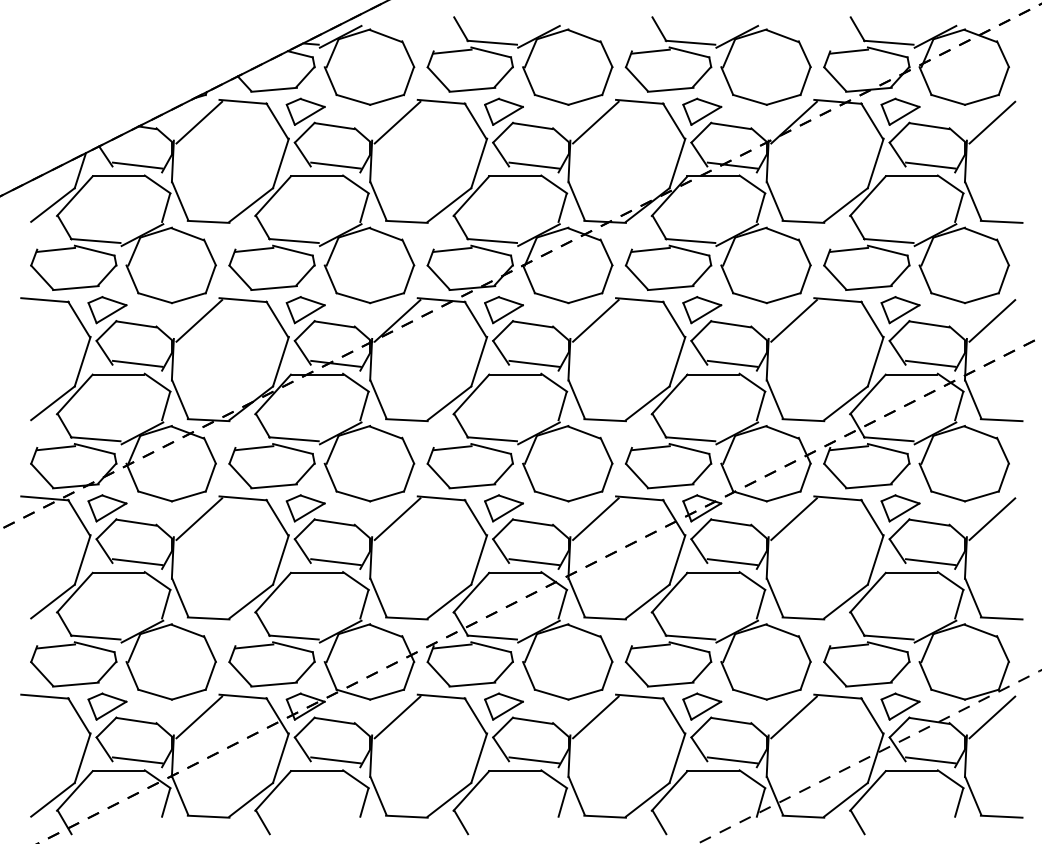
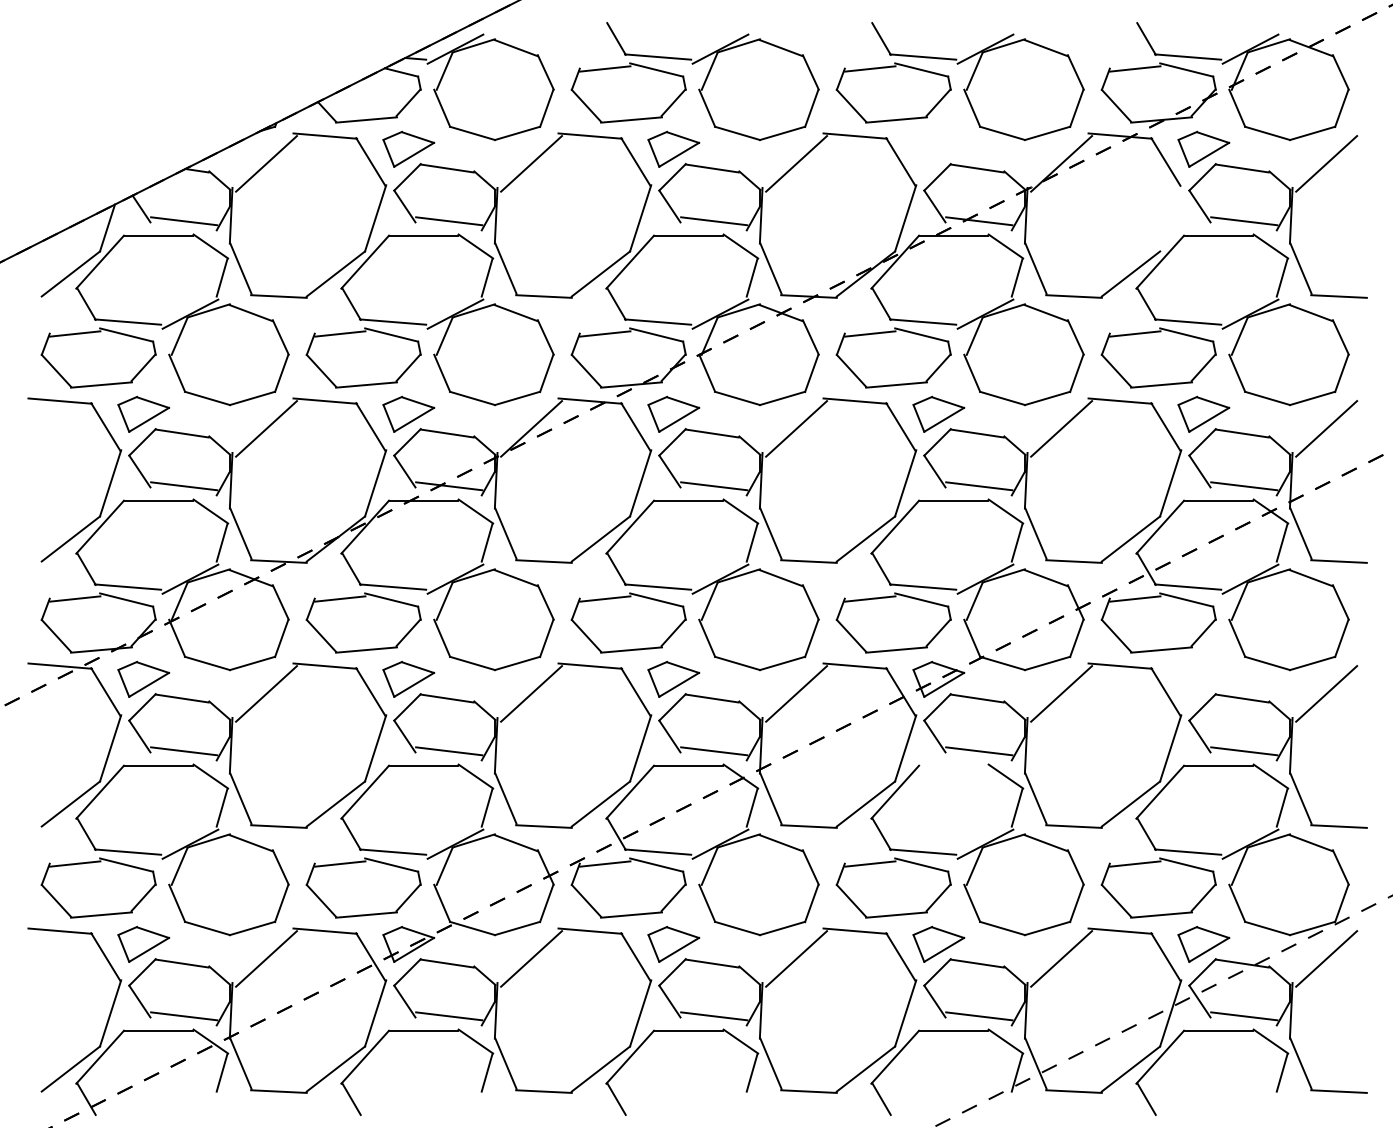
part: (702, 111) -> (938, 148), removed
line: (875, 163) -> (1170, 218), removed
part: (900, 507) -> (1203, 678), removed
line: (713, 572) -> (953, 765), removed

